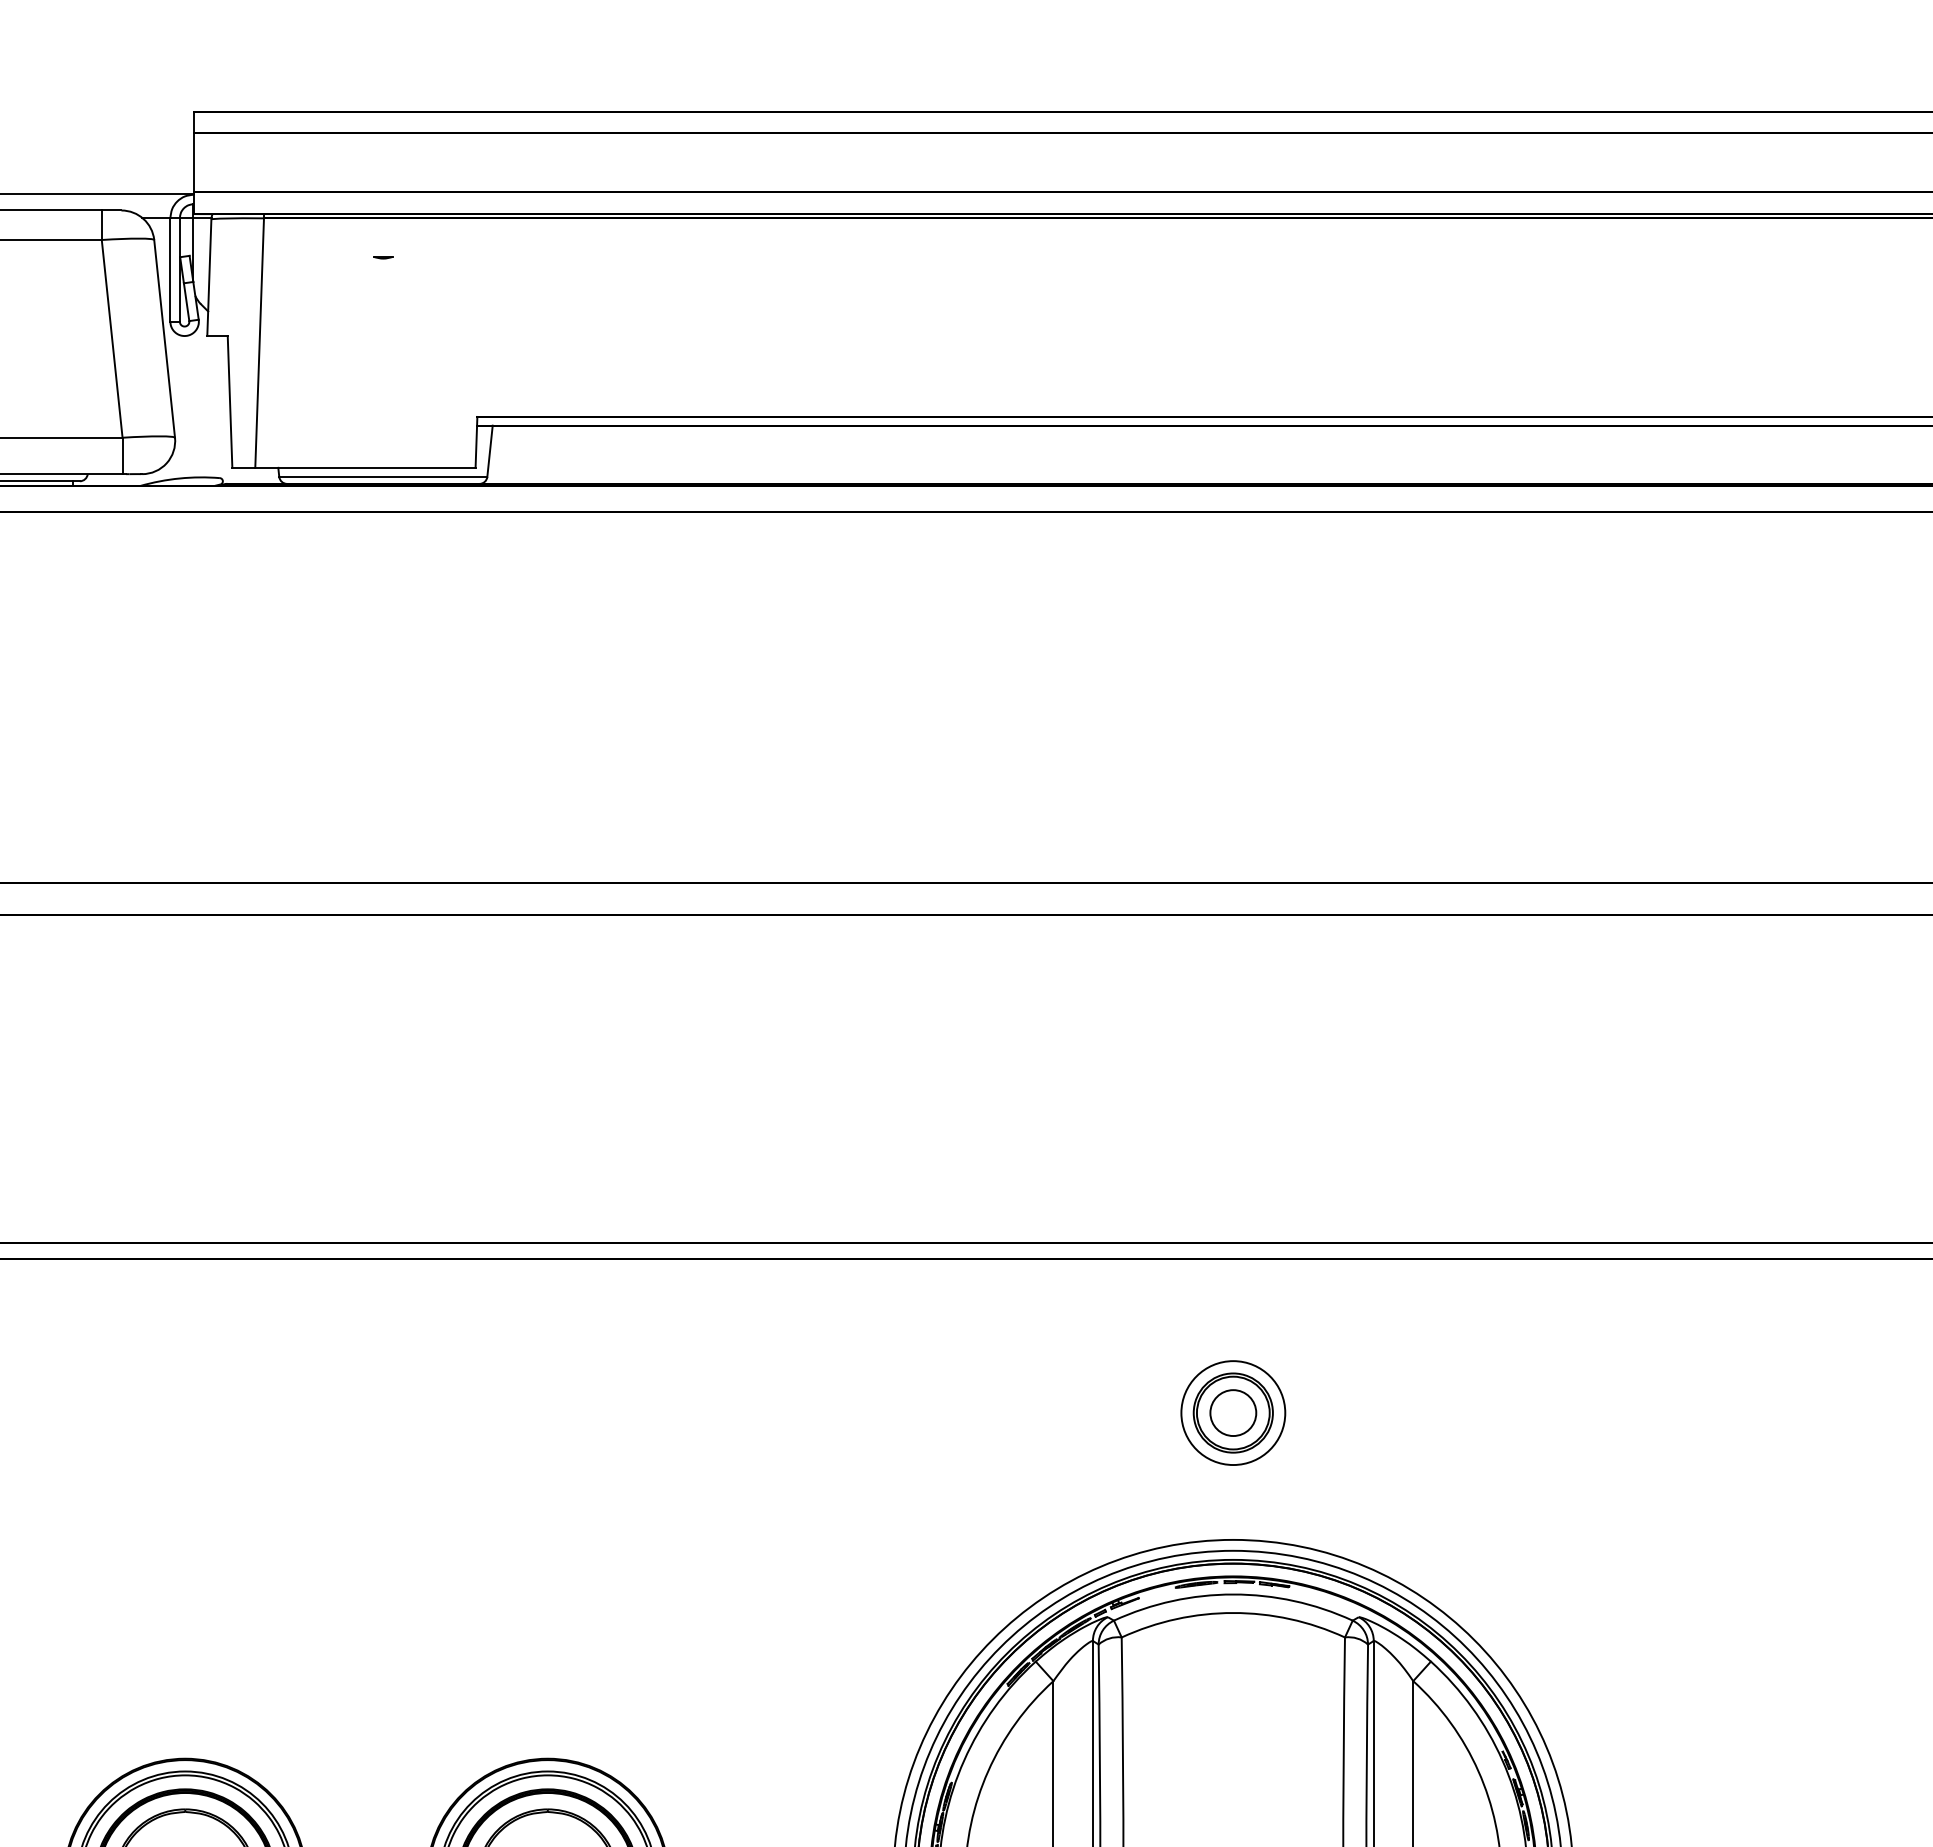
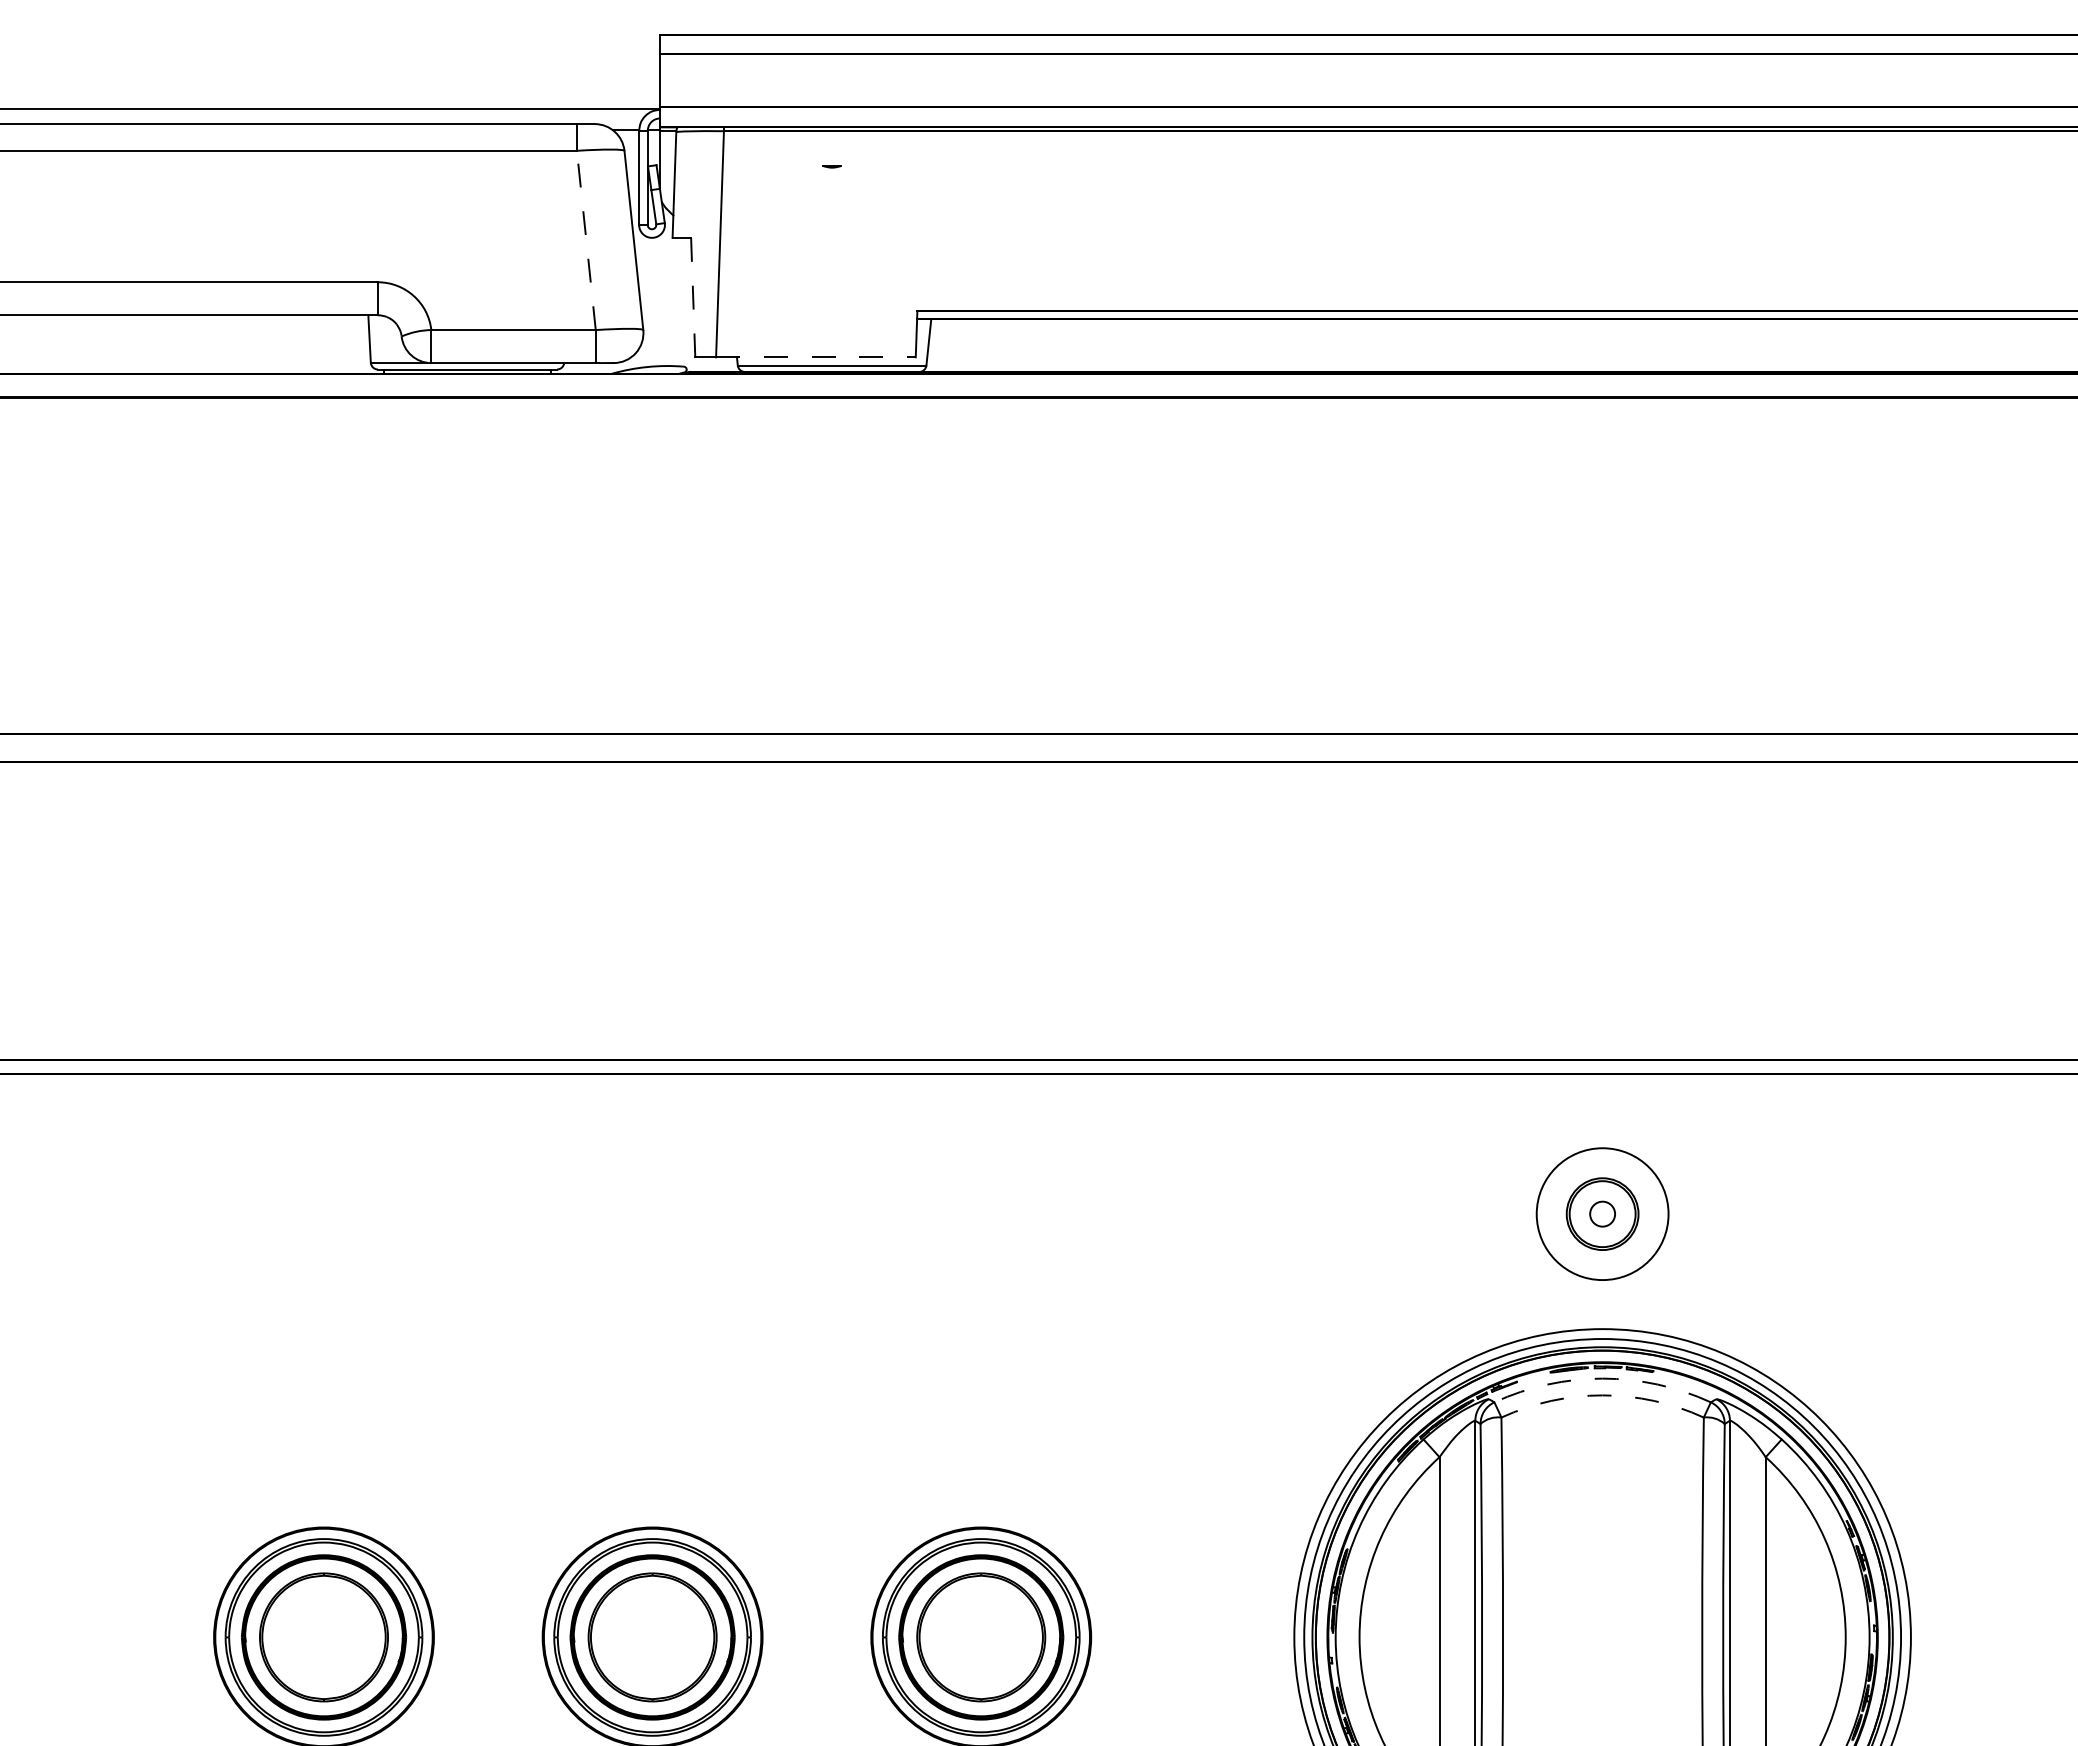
line: (112, 337) -> (586, 239), solid -> dashed
line: (230, 401) -> (693, 297), solid -> dashed
line: (364, 467) -> (815, 357), solid -> dashed
circle: (1233, 1412) -> (1602, 1213), size x0.6
circle: (1233, 1413) -> (1602, 1214), size x1.4
arc: (1233, 1594) -> (1602, 1378), solid -> dashed
arc: (1233, 1613) -> (1602, 1395), solid -> dashed

